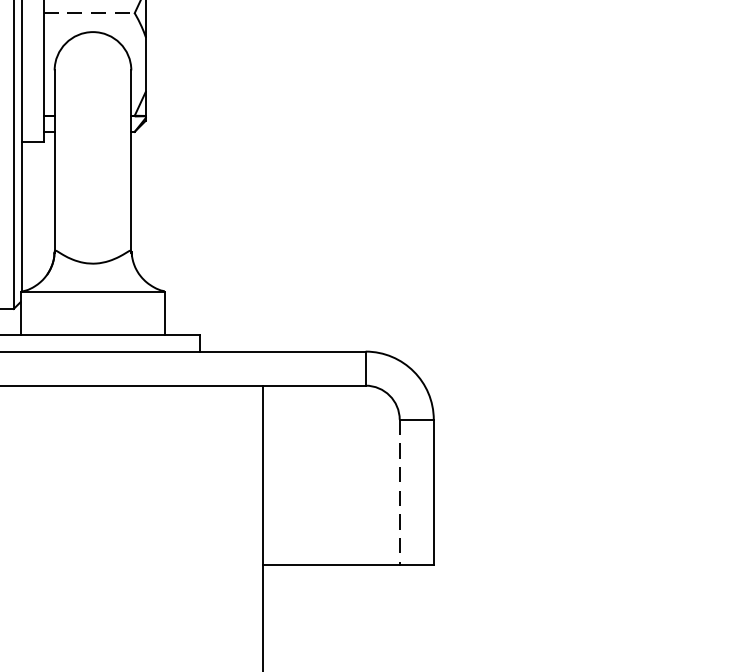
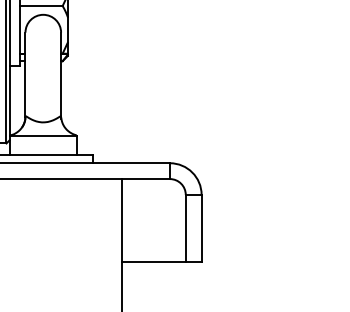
line: (91, 14) -> (42, 6), dashed -> solid
line: (399, 492) -> (185, 228), dashed -> solid

